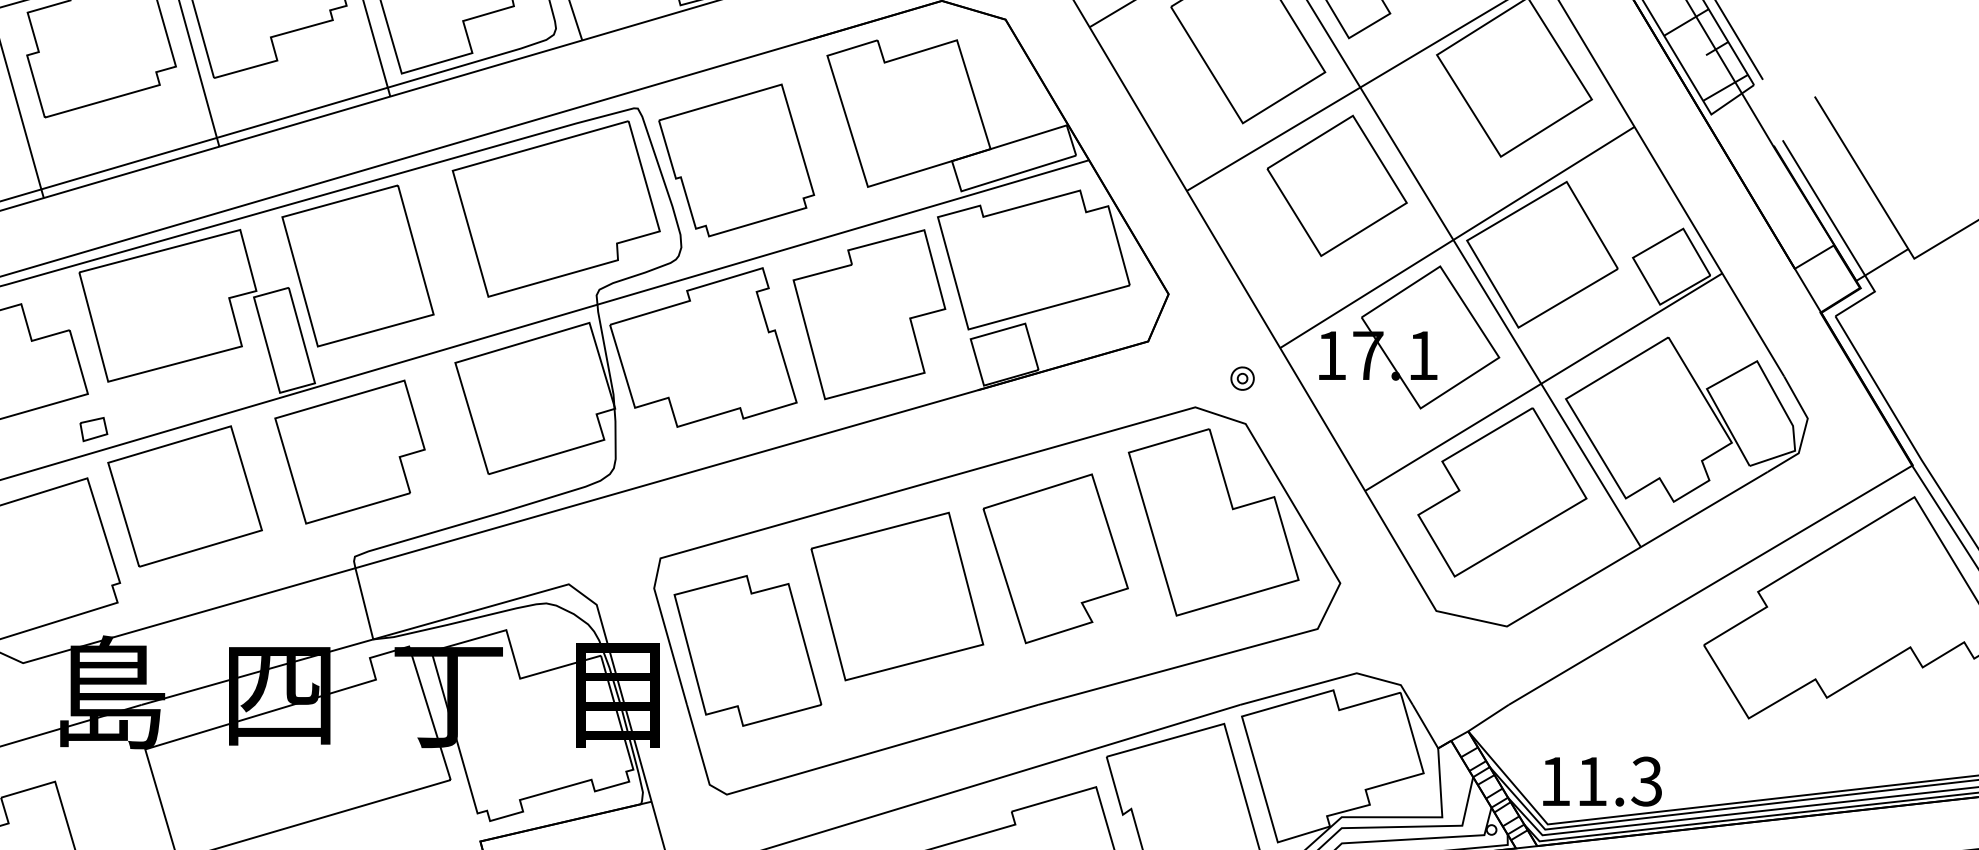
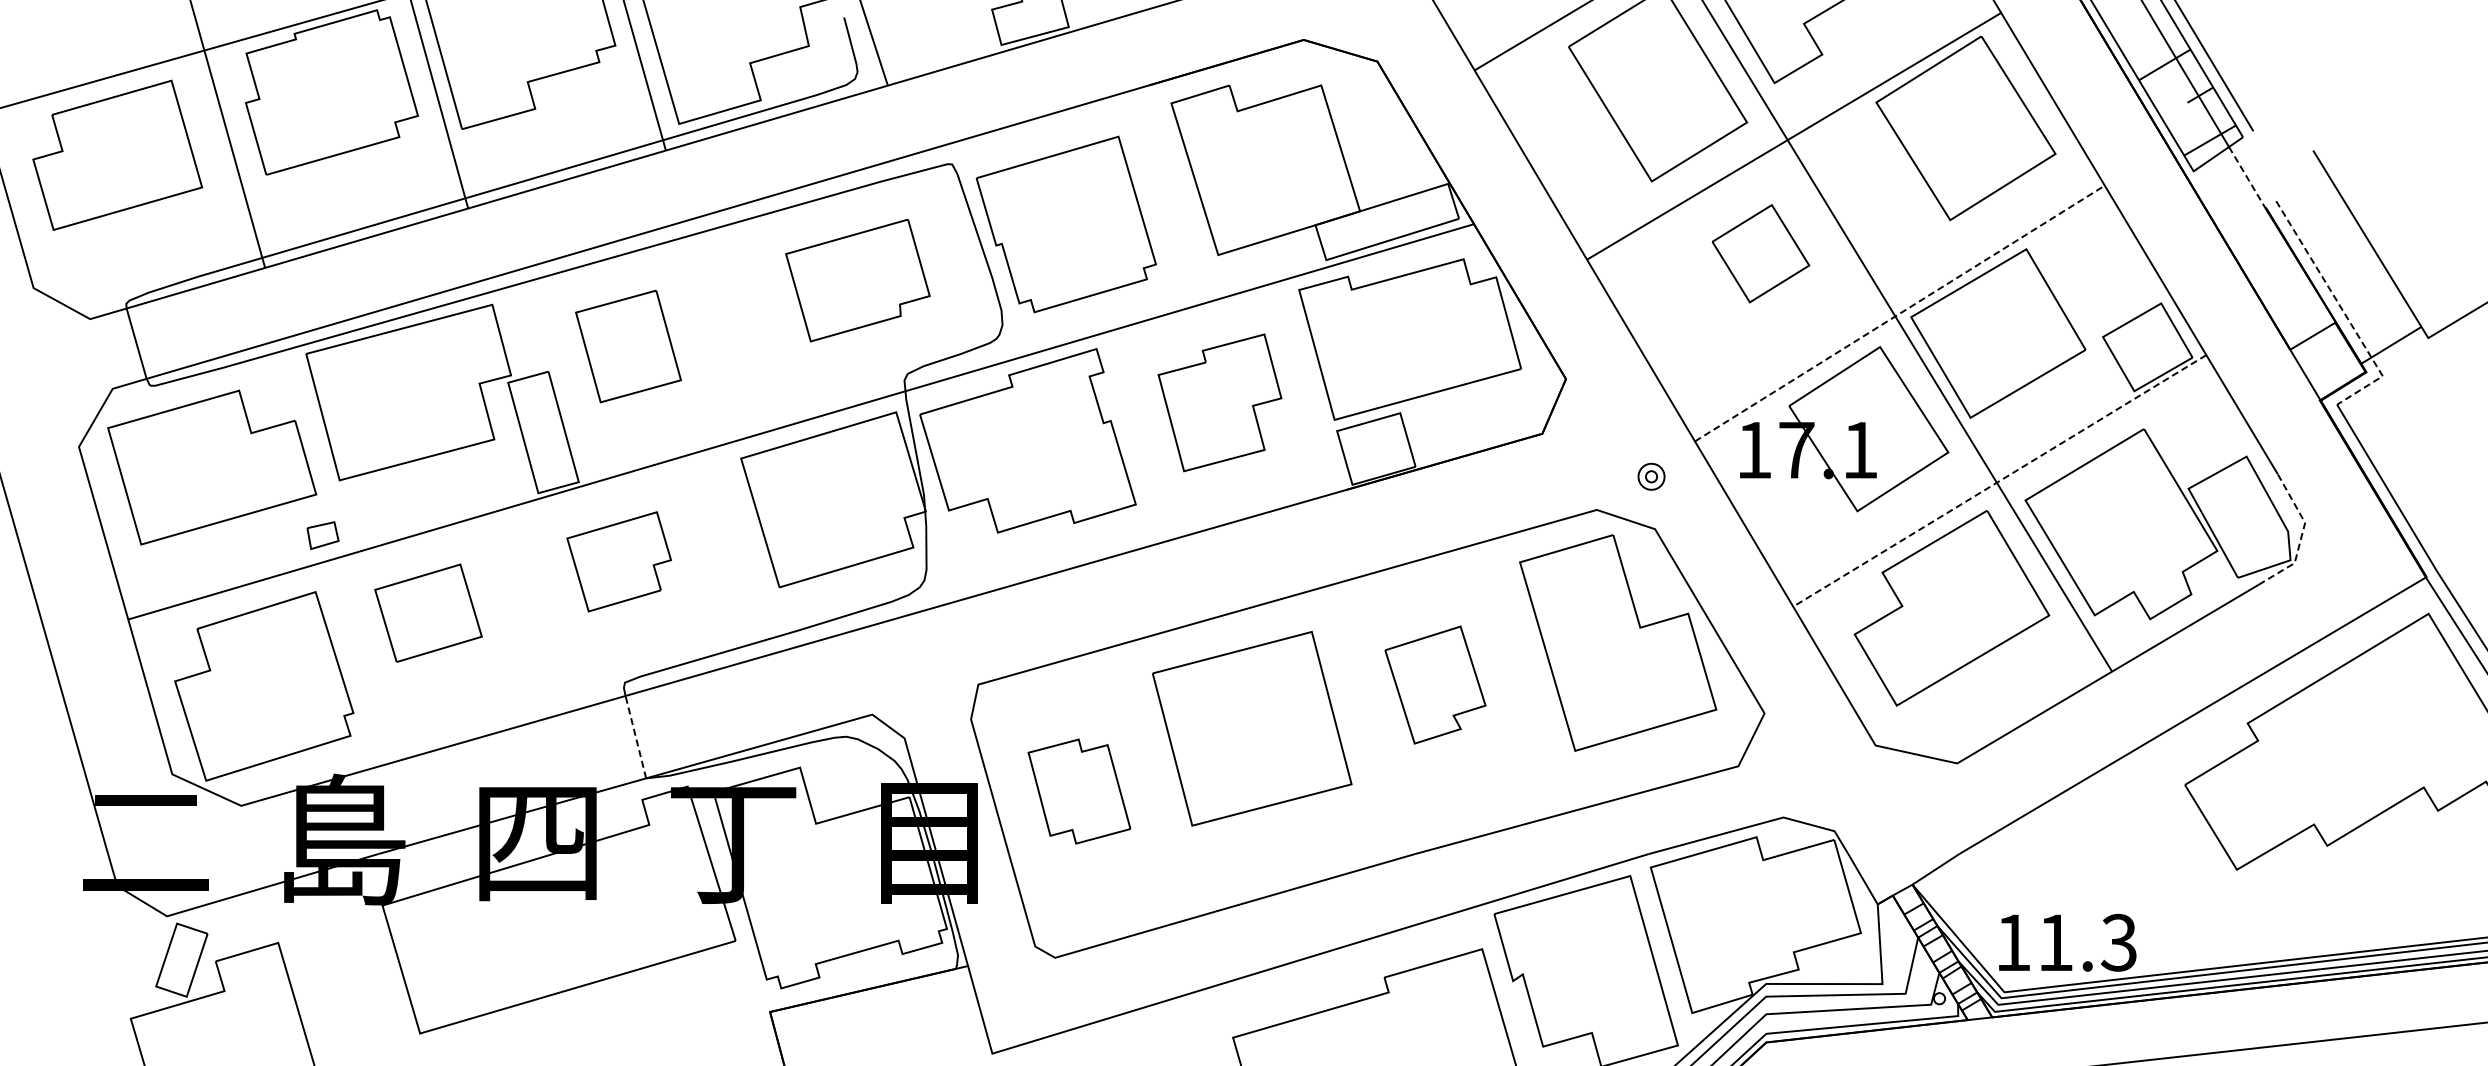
line: (1757, 120) -> (2247, 178), solid -> dashed
part: (1336, 185) -> (1760, 253), size x0.6
part: (555, 208) -> (857, 280), size x0.6
line: (1840, 236) -> (2343, 312), solid -> dashed
line: (1457, 237) -> (1899, 313), solid -> dashed
part: (357, 265) -> (628, 346), size x0.6
part: (869, 314) -> (1219, 402), size x0.7
line: (1543, 382) -> (1999, 481), solid -> dashed
line: (1804, 430) -> (2301, 536), solid -> dashed
part: (349, 451) -> (618, 561), size x0.6
part: (185, 496) -> (428, 613), size x0.6
part: (1055, 558) -> (1435, 684), size x0.6
line: (364, 603) -> (635, 736), solid -> dashed
part: (747, 650) -> (1079, 791), size x0.6

